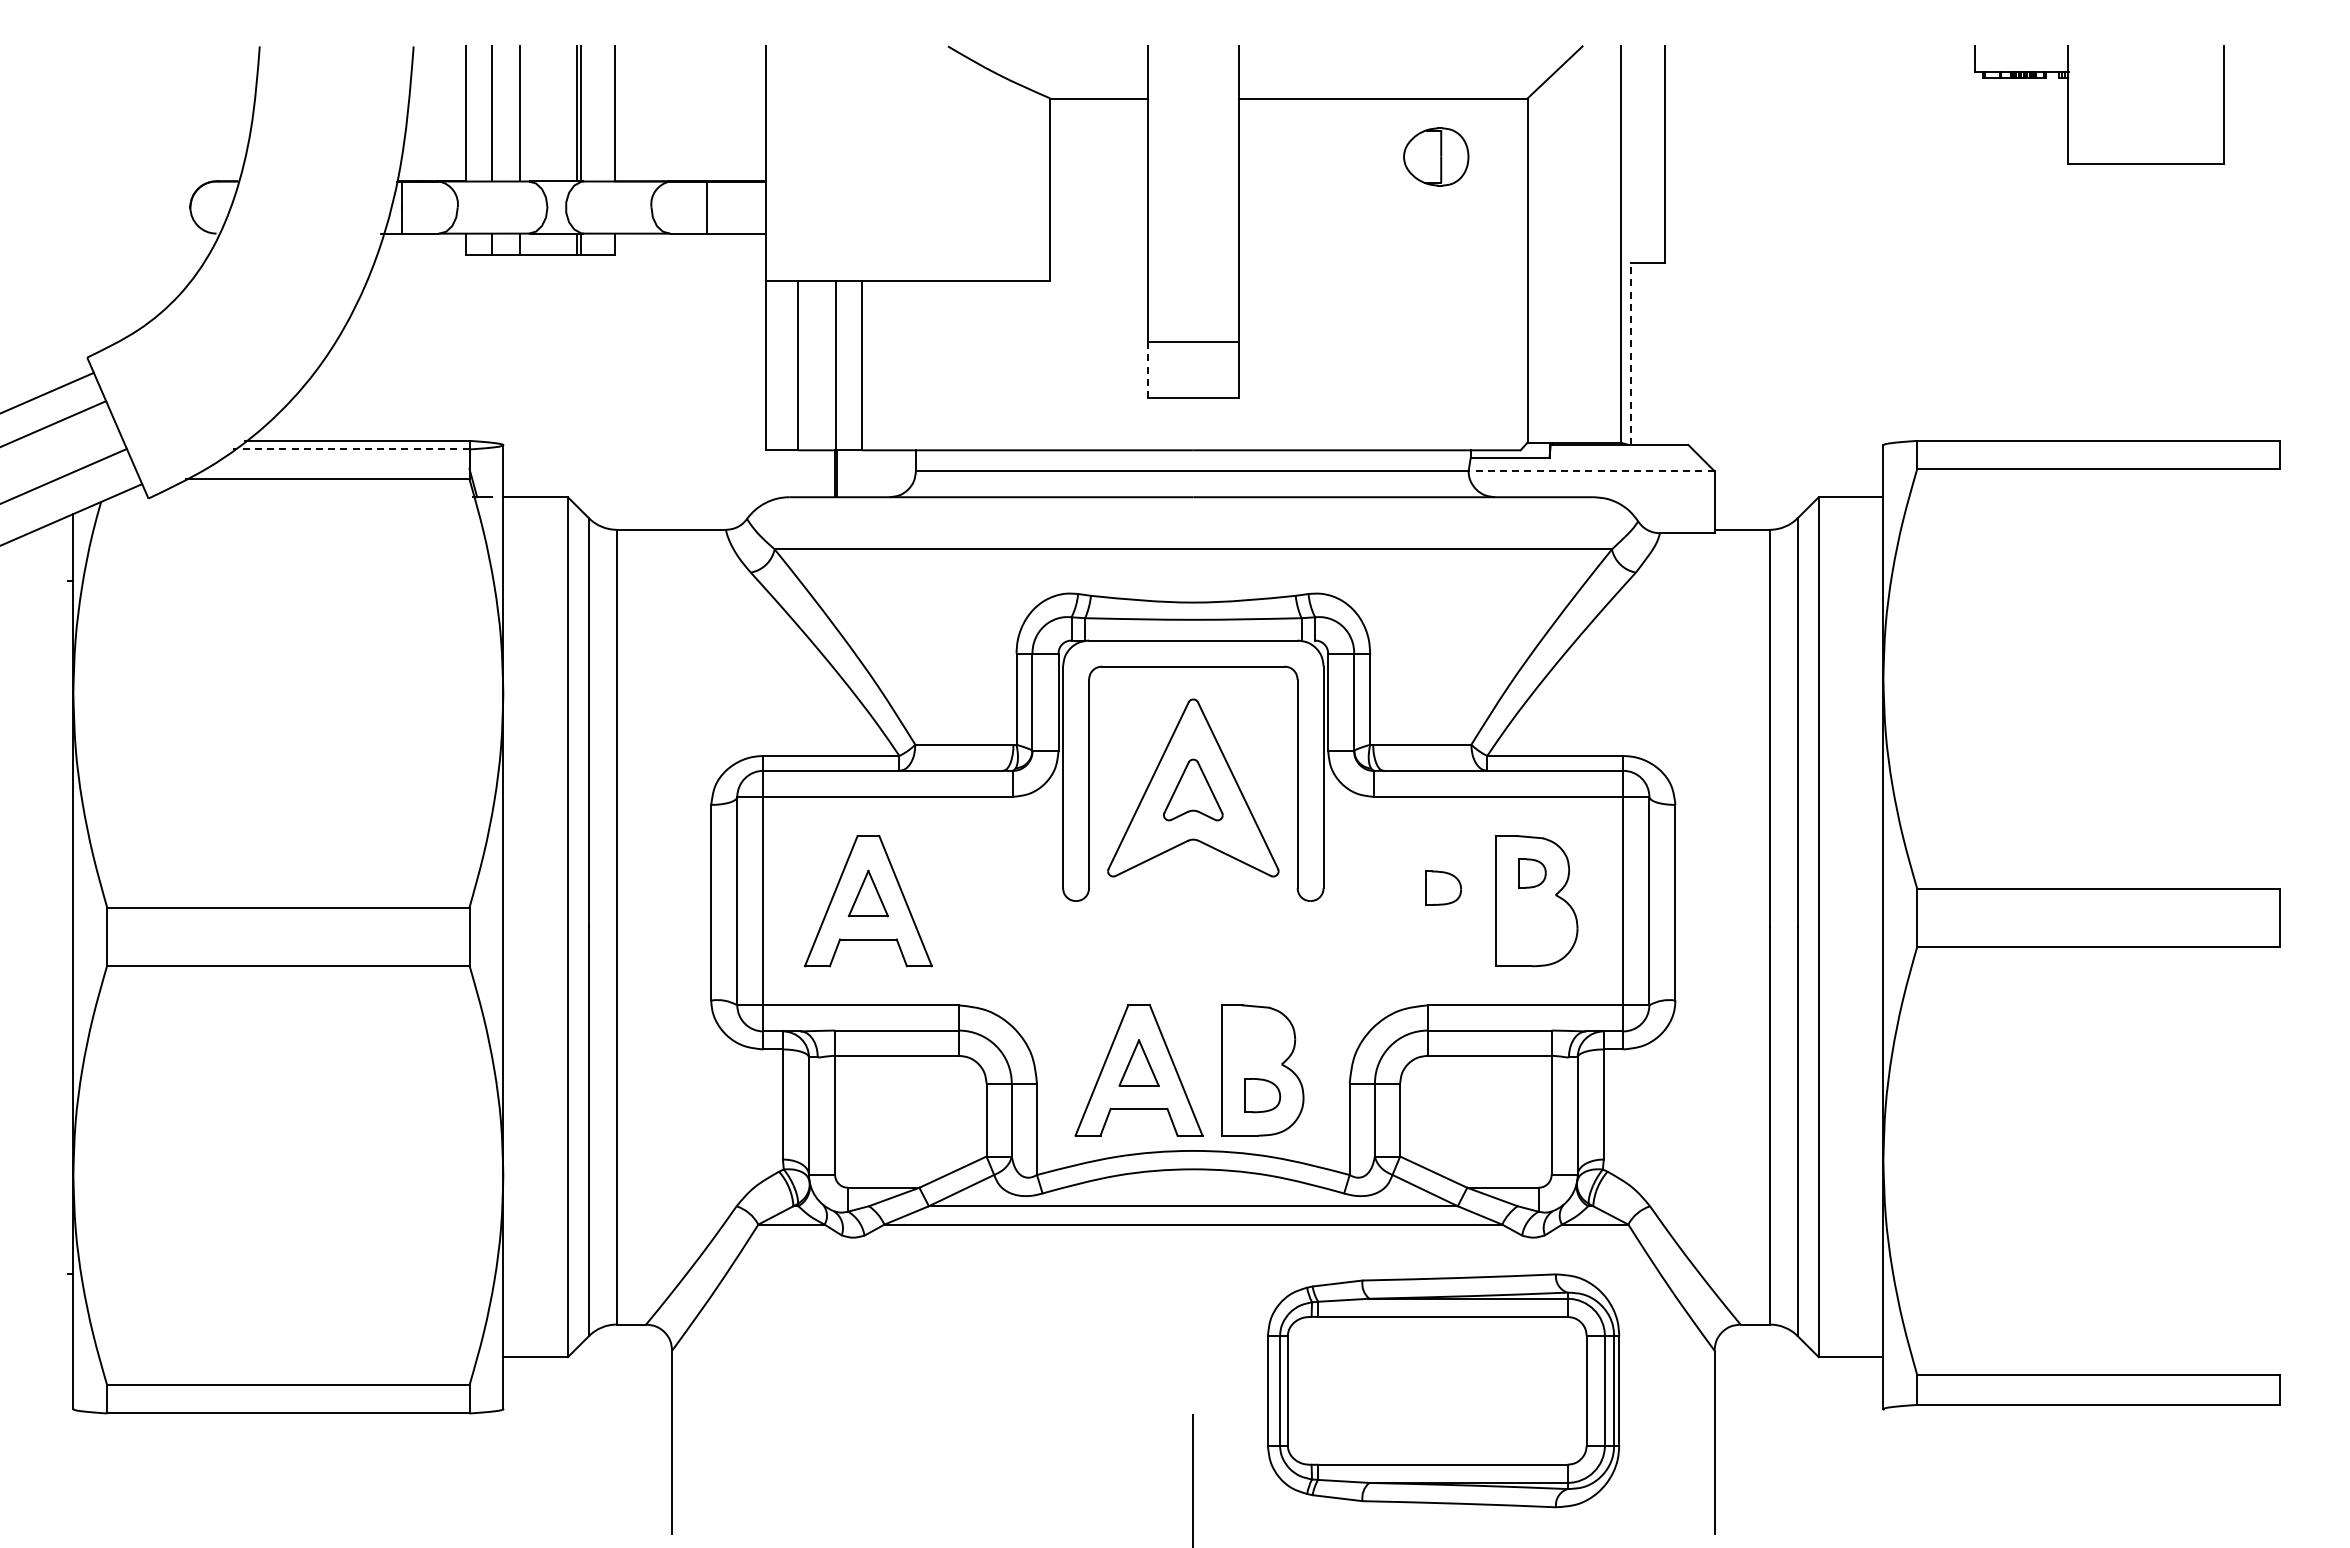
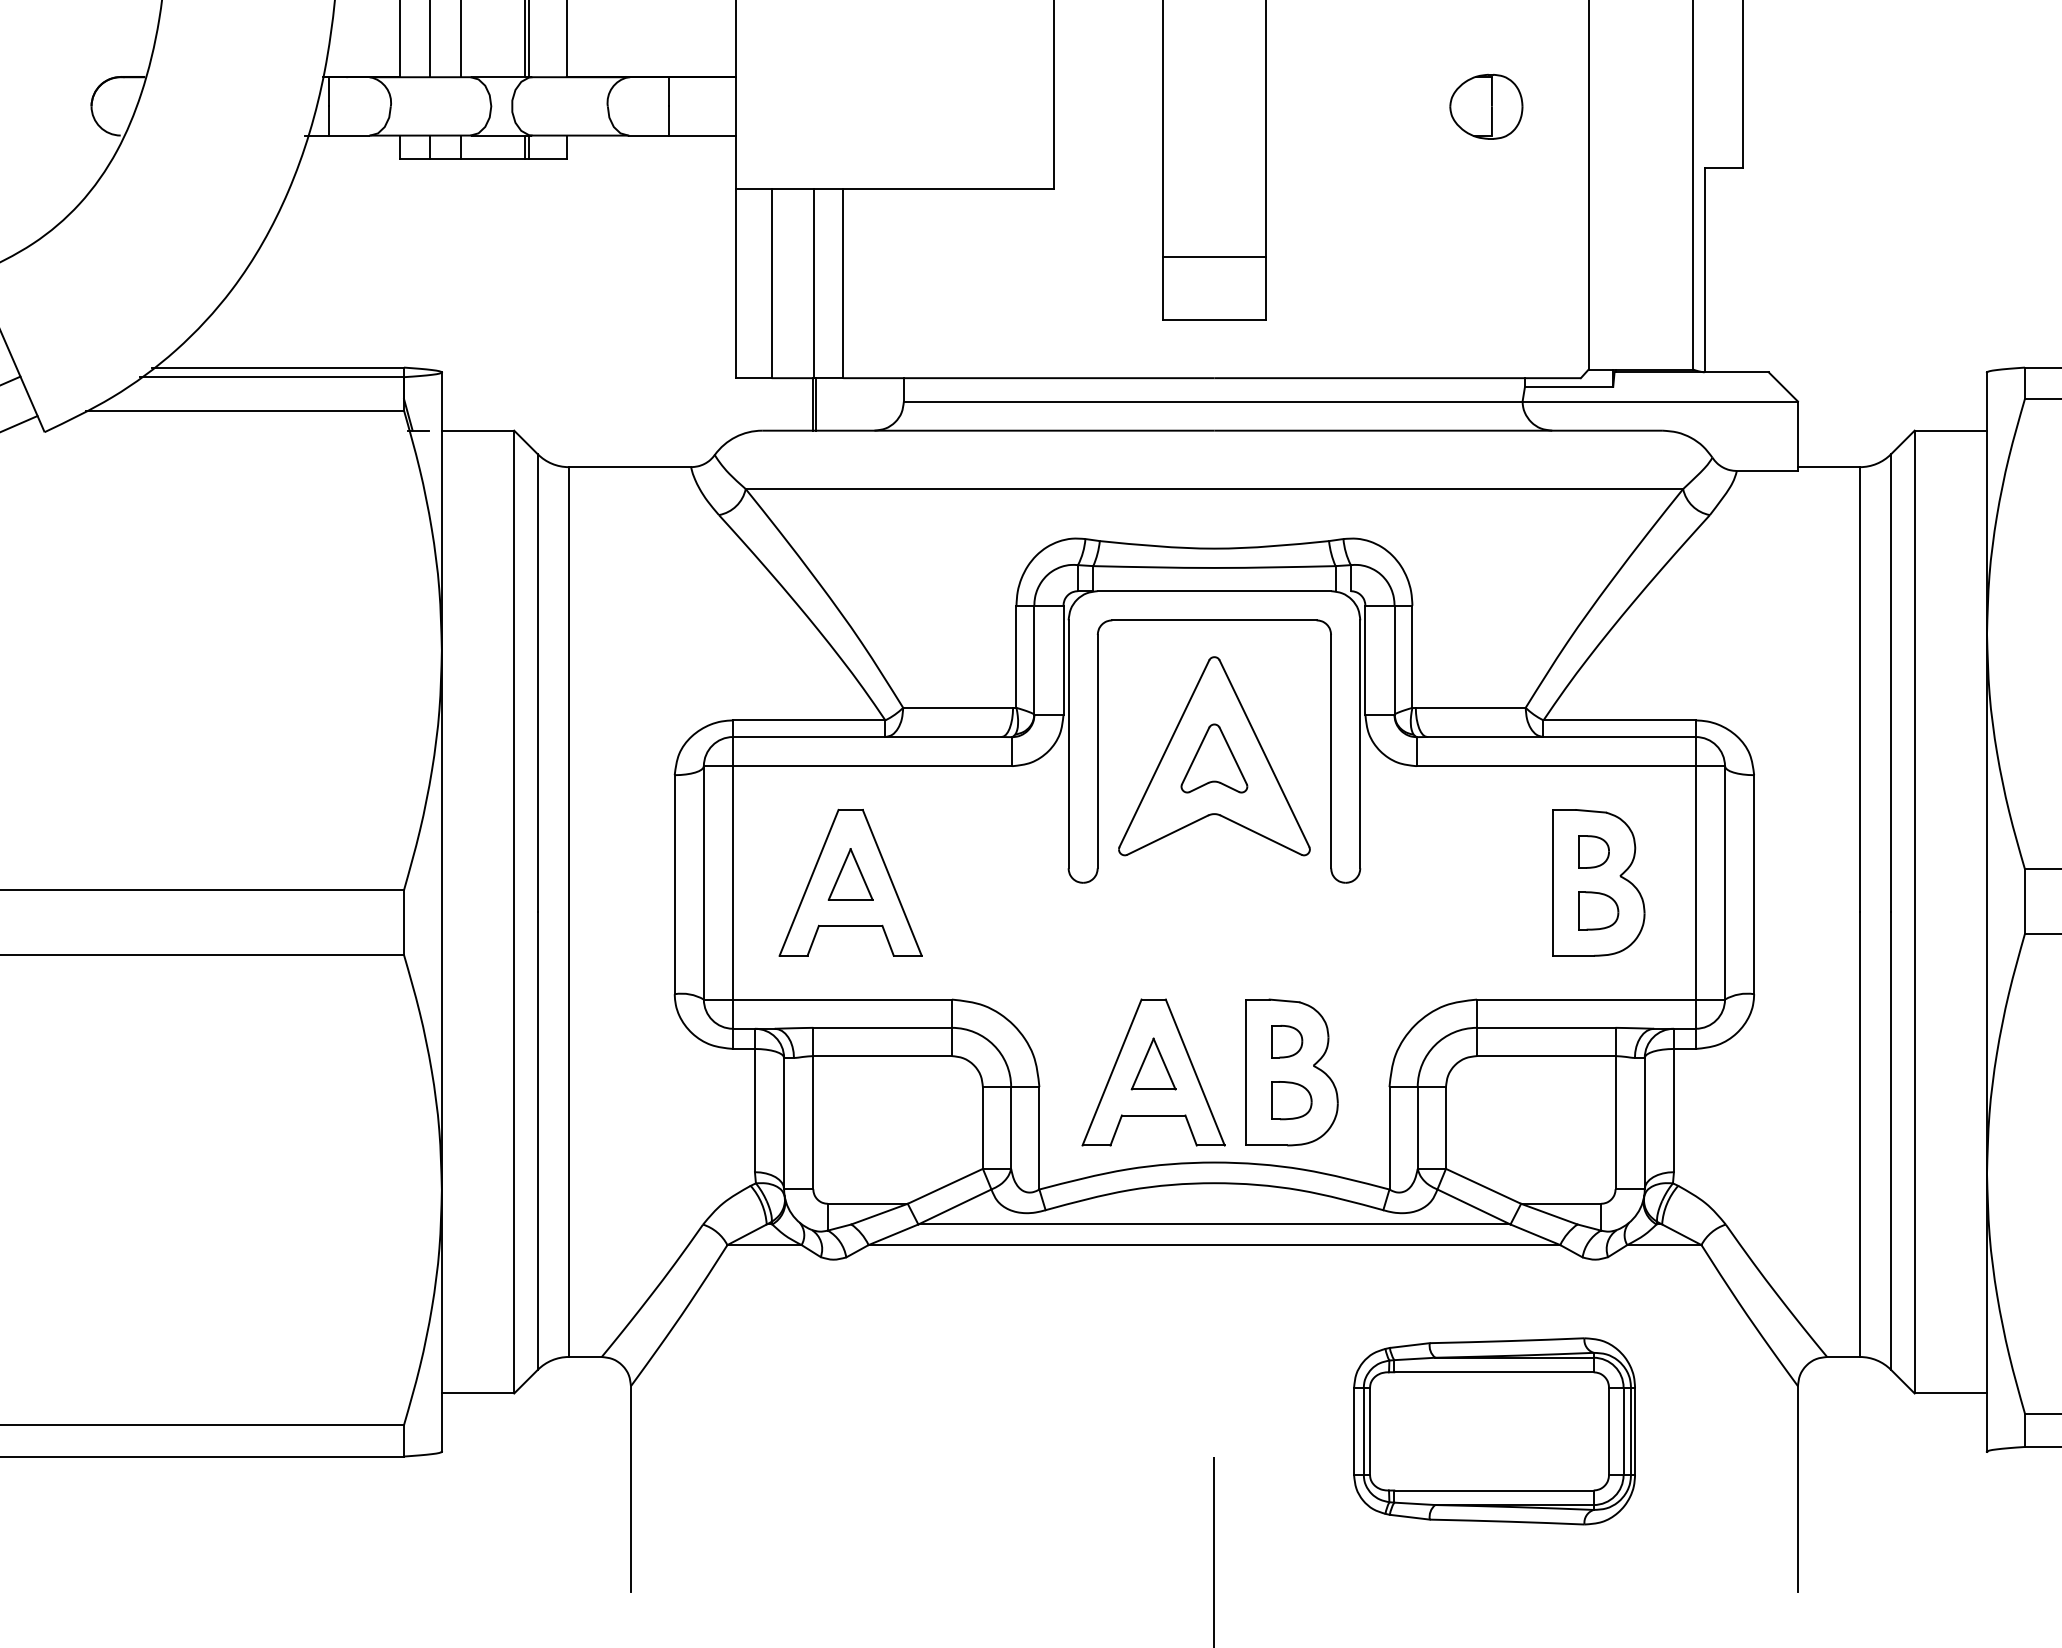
part: (1436, 156) -> (1486, 106), moved
line: (1631, 353) -> (1704, 269), dashed -> solid
line: (1147, 370) -> (1163, 288), dashed -> solid
line: (350, 449) -> (270, 377), dashed -> solid
line: (1591, 471) -> (1660, 401), dashed -> solid
part: (1443, 887) -> (1598, 910), moved
part: (1258, 1042) -> (1287, 1041), added
part: (1443, 1391) -> (1494, 1431), size x0.71

